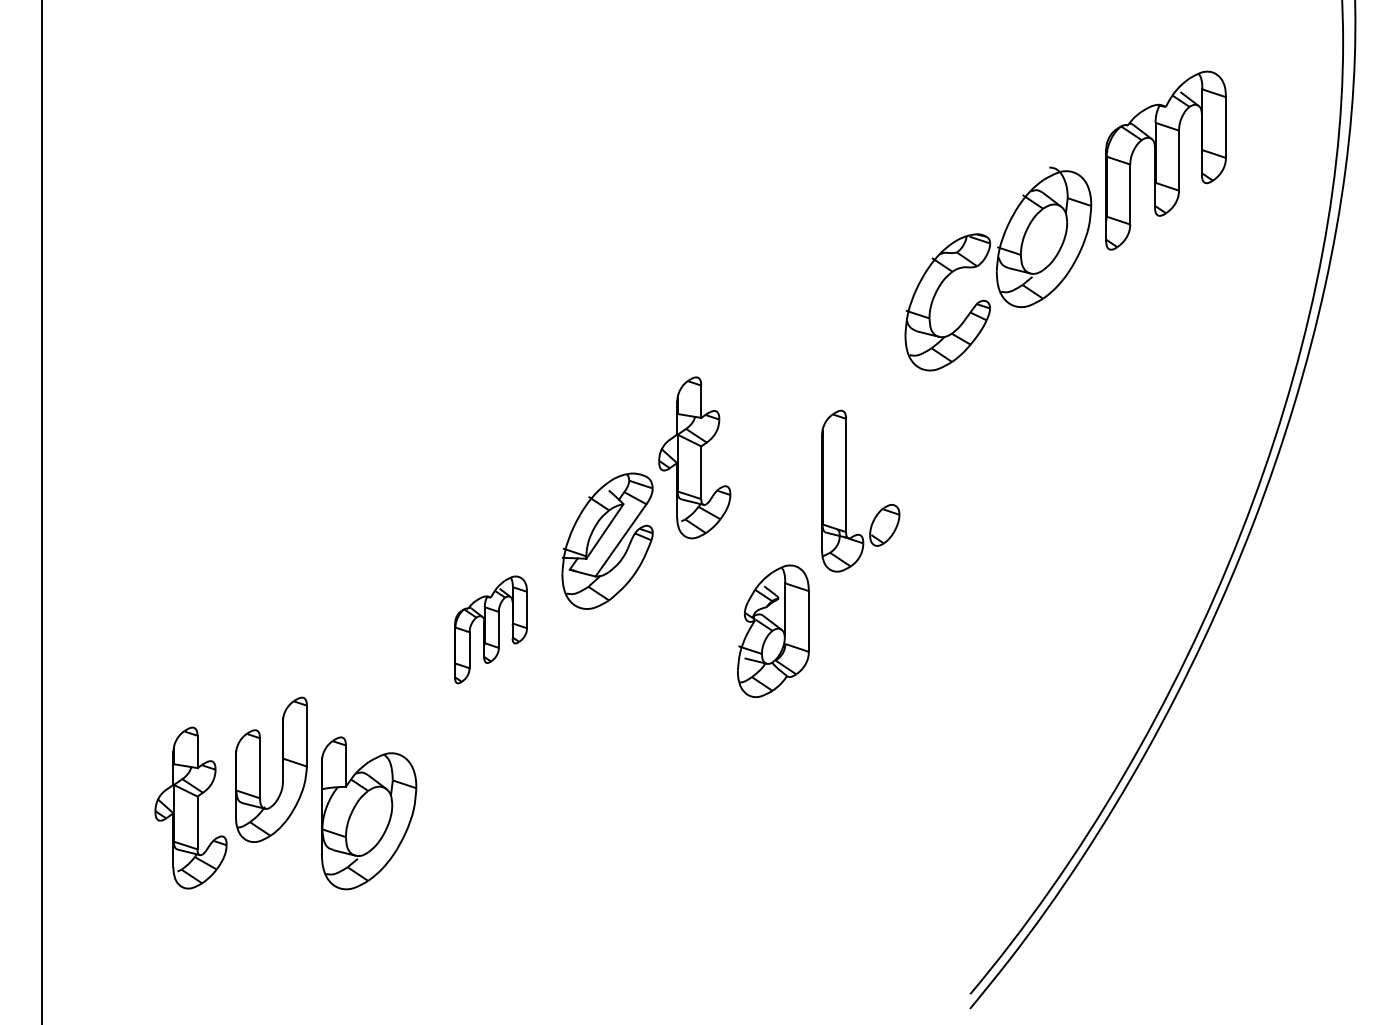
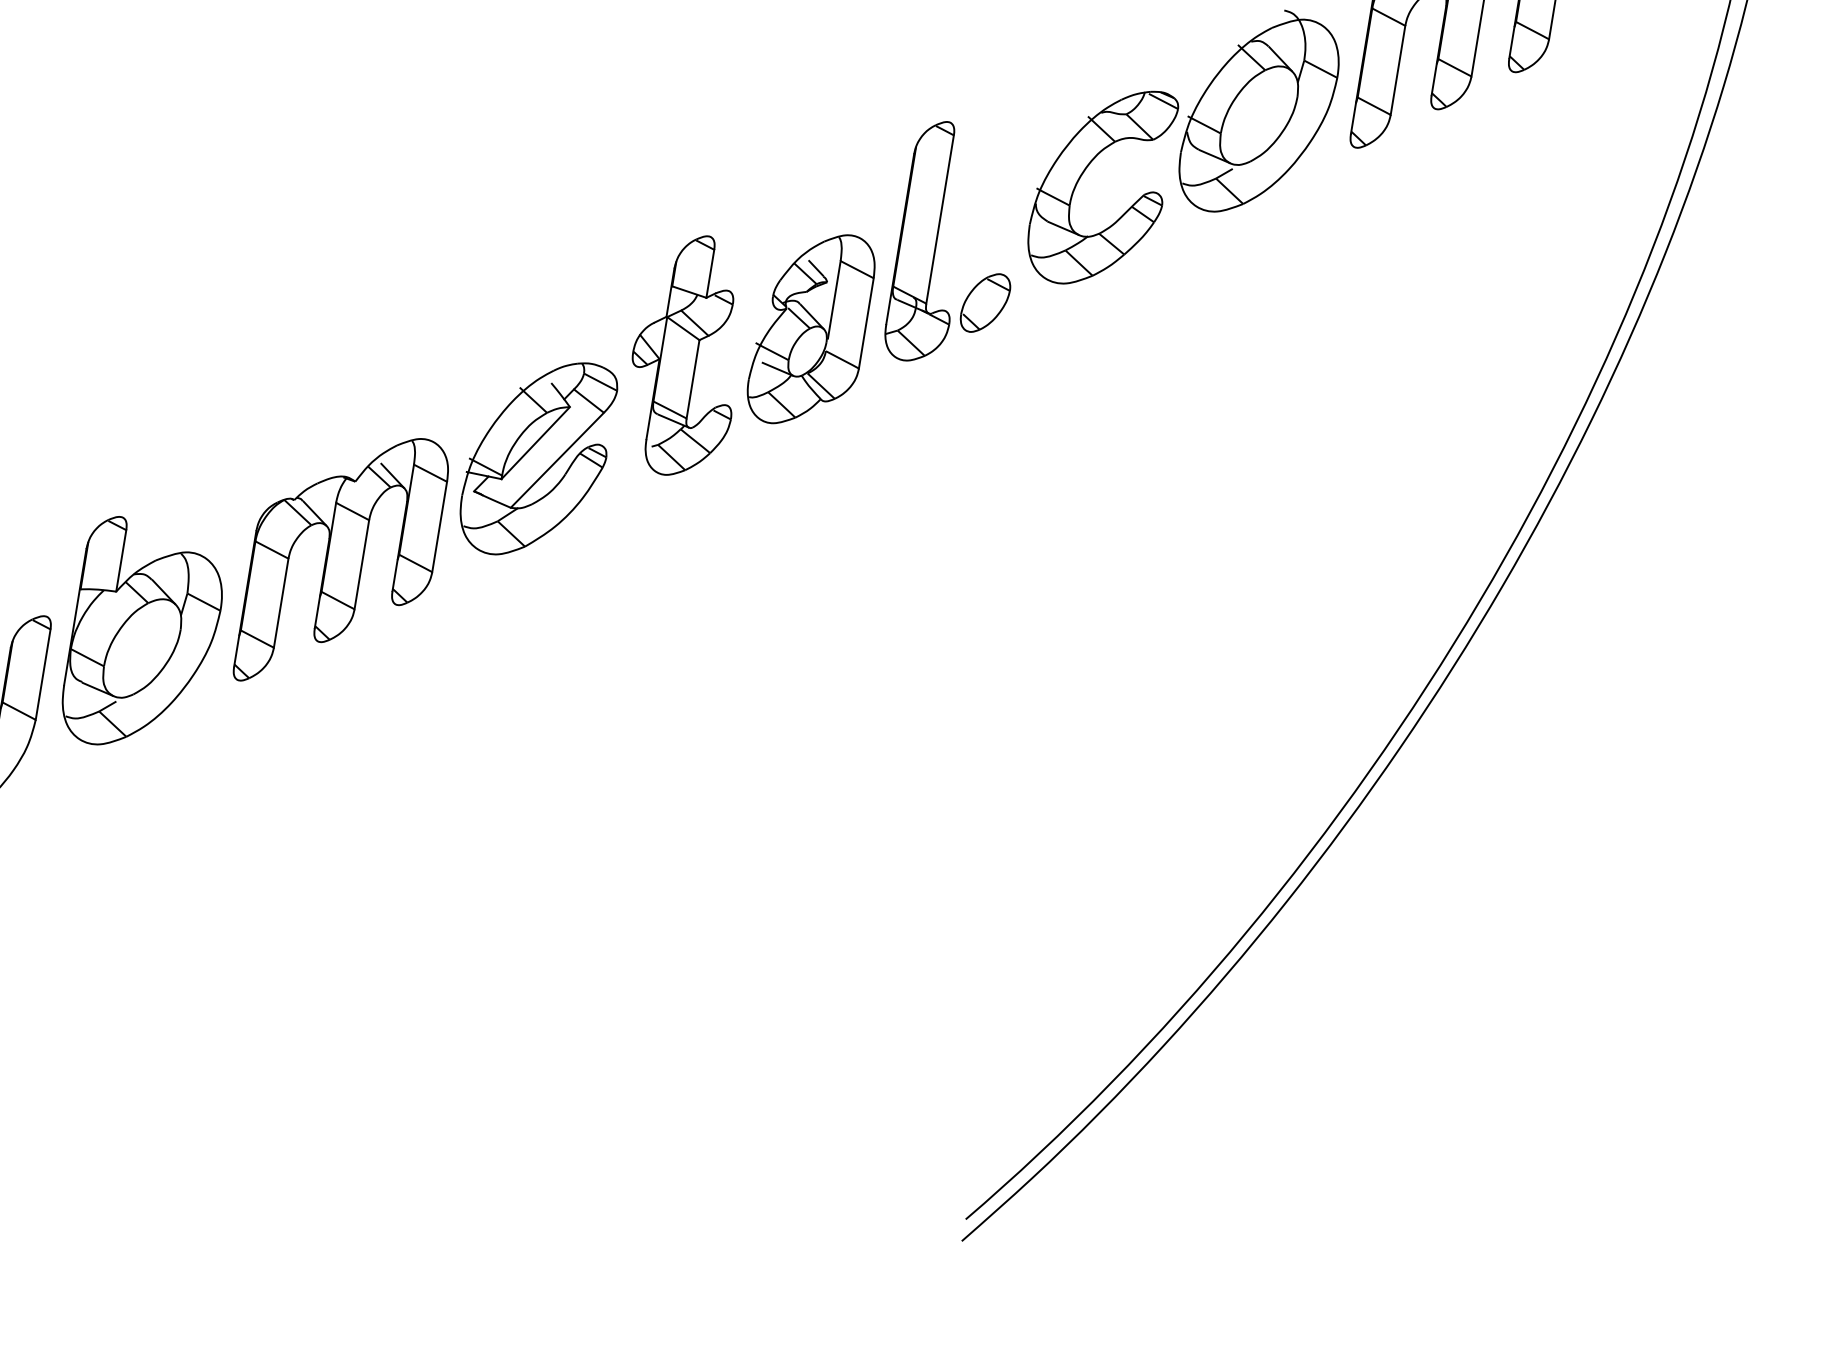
part: (846, 490) -> (937, 241), moved
part: (490, 629) -> (341, 560), size x1.67
part: (773, 630) -> (811, 328), moved
part: (369, 813) -> (144, 636), moved

